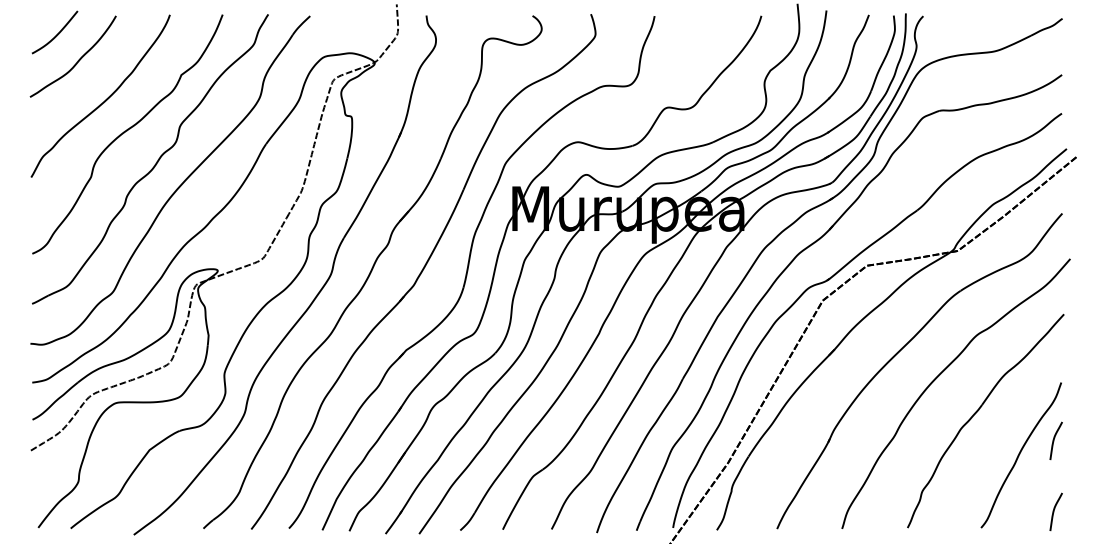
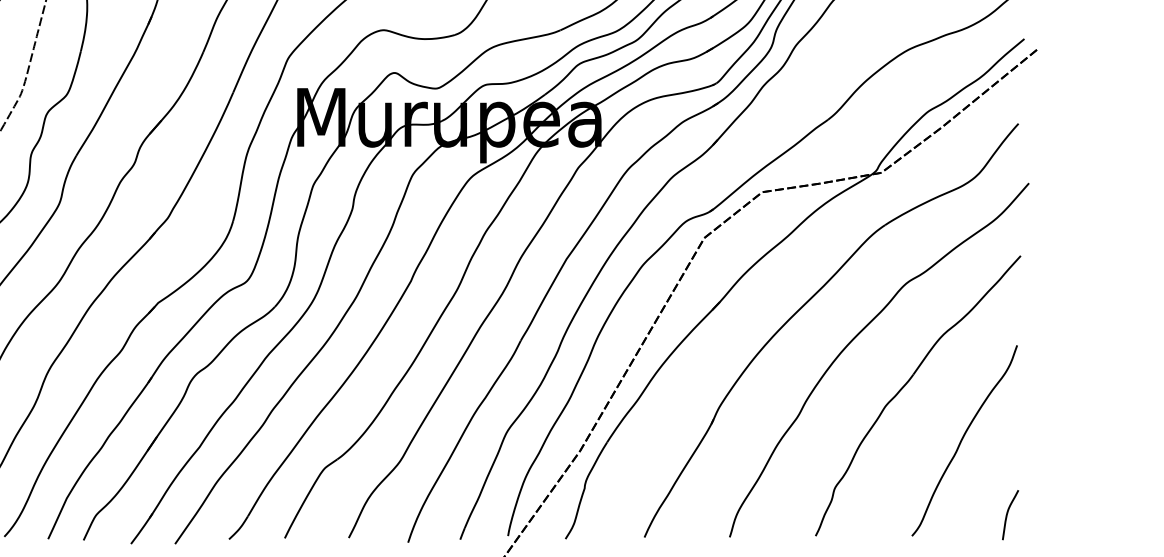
curve: (1054, 440) -> (1008, 421), removed

